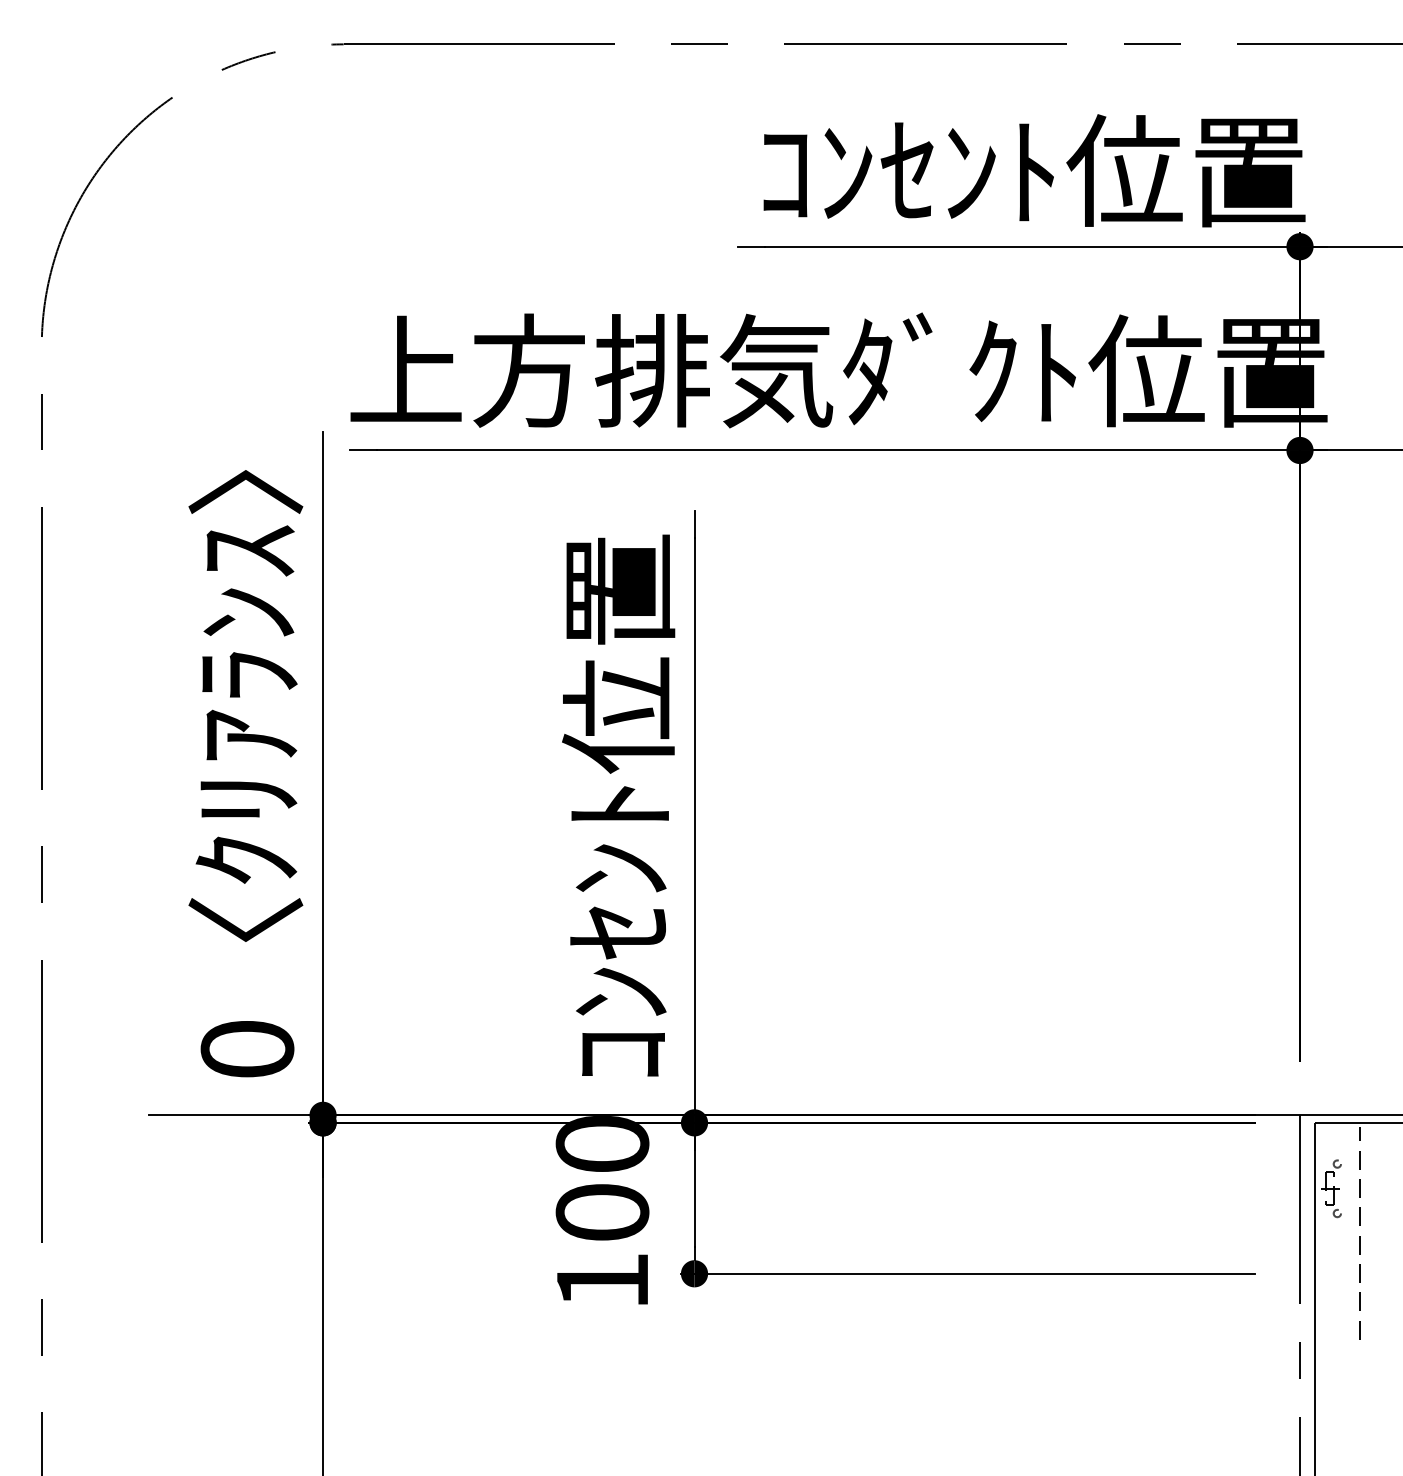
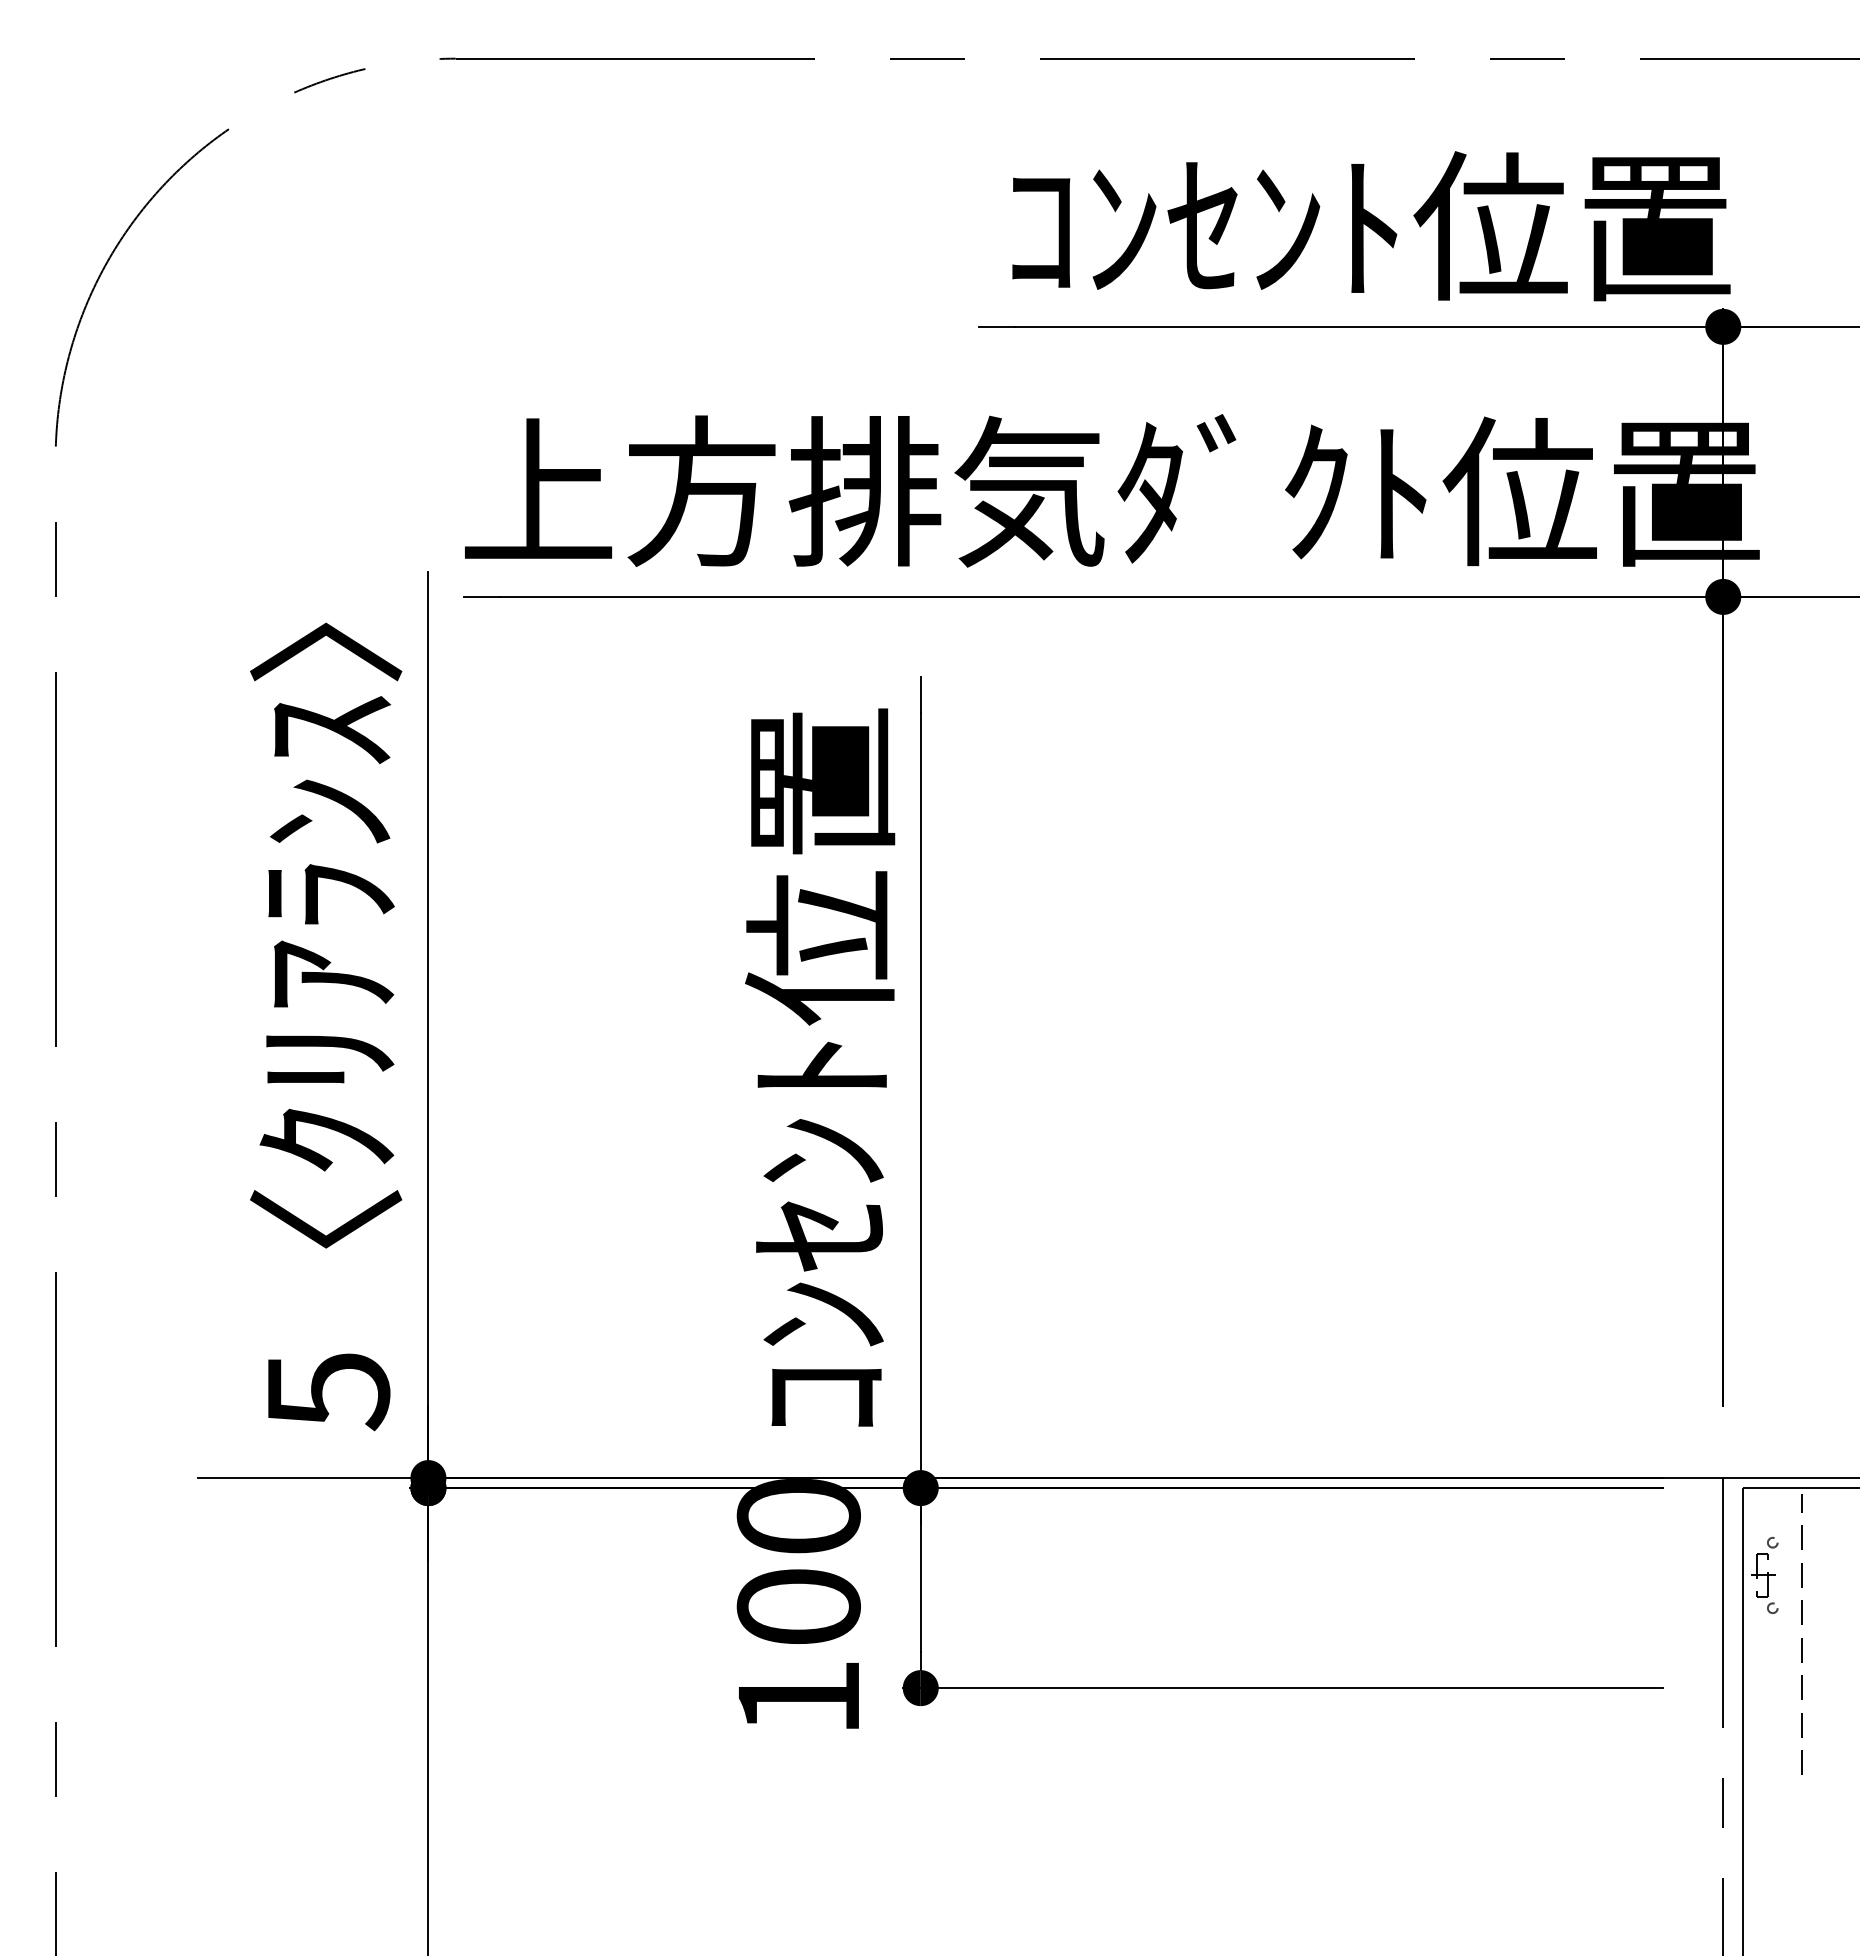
text: (247, 1050) -> (328, 1392), 0 -> 5

